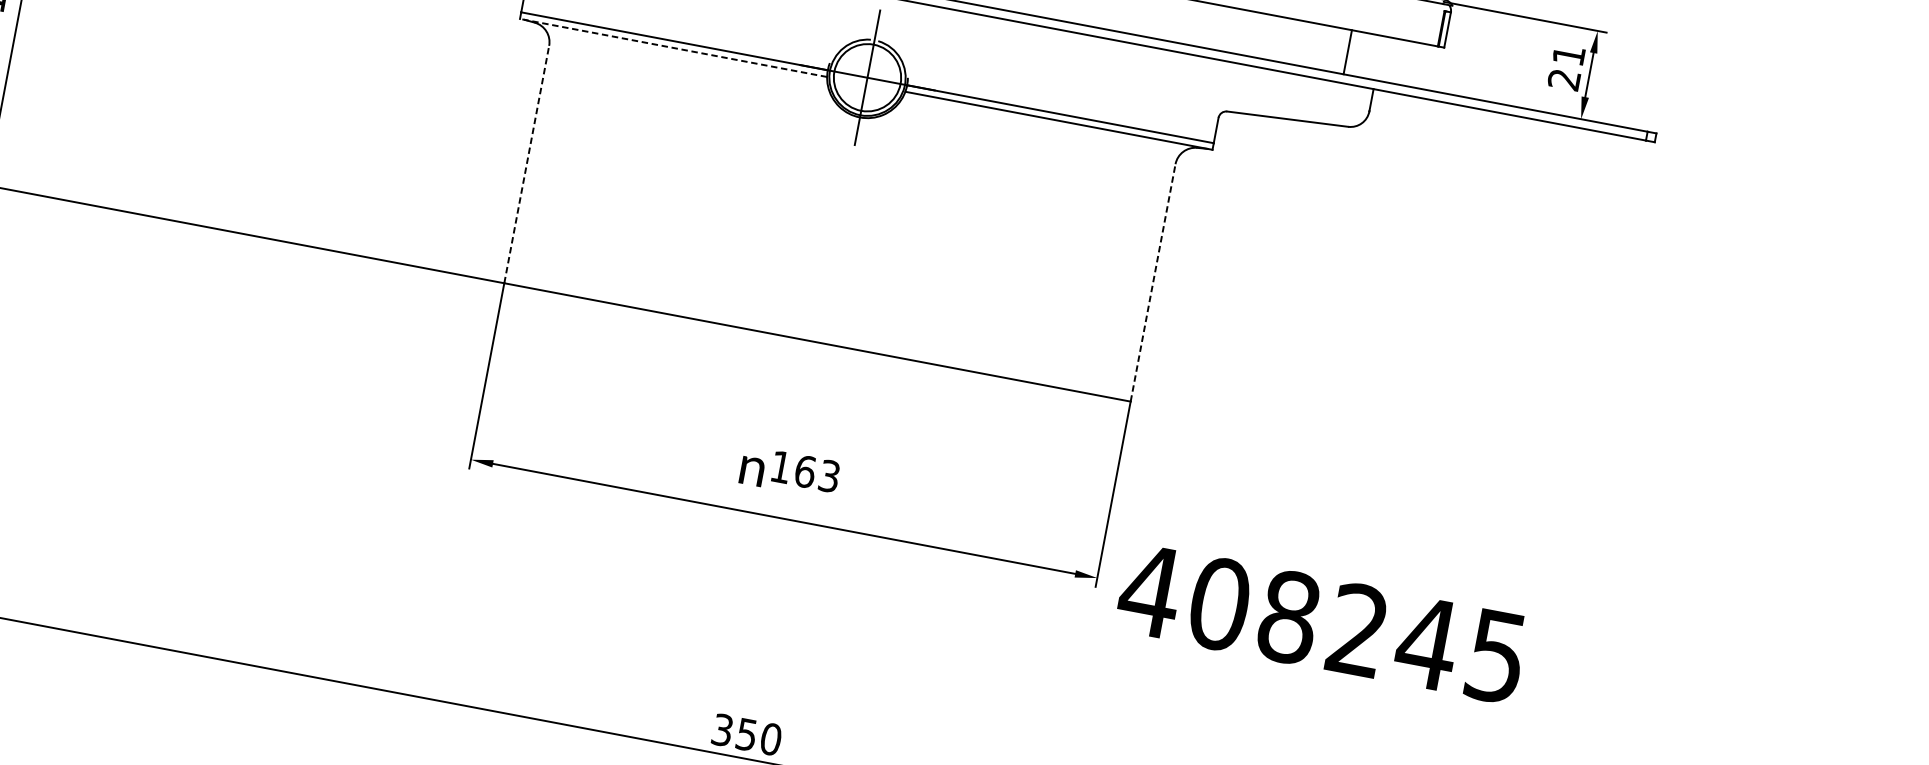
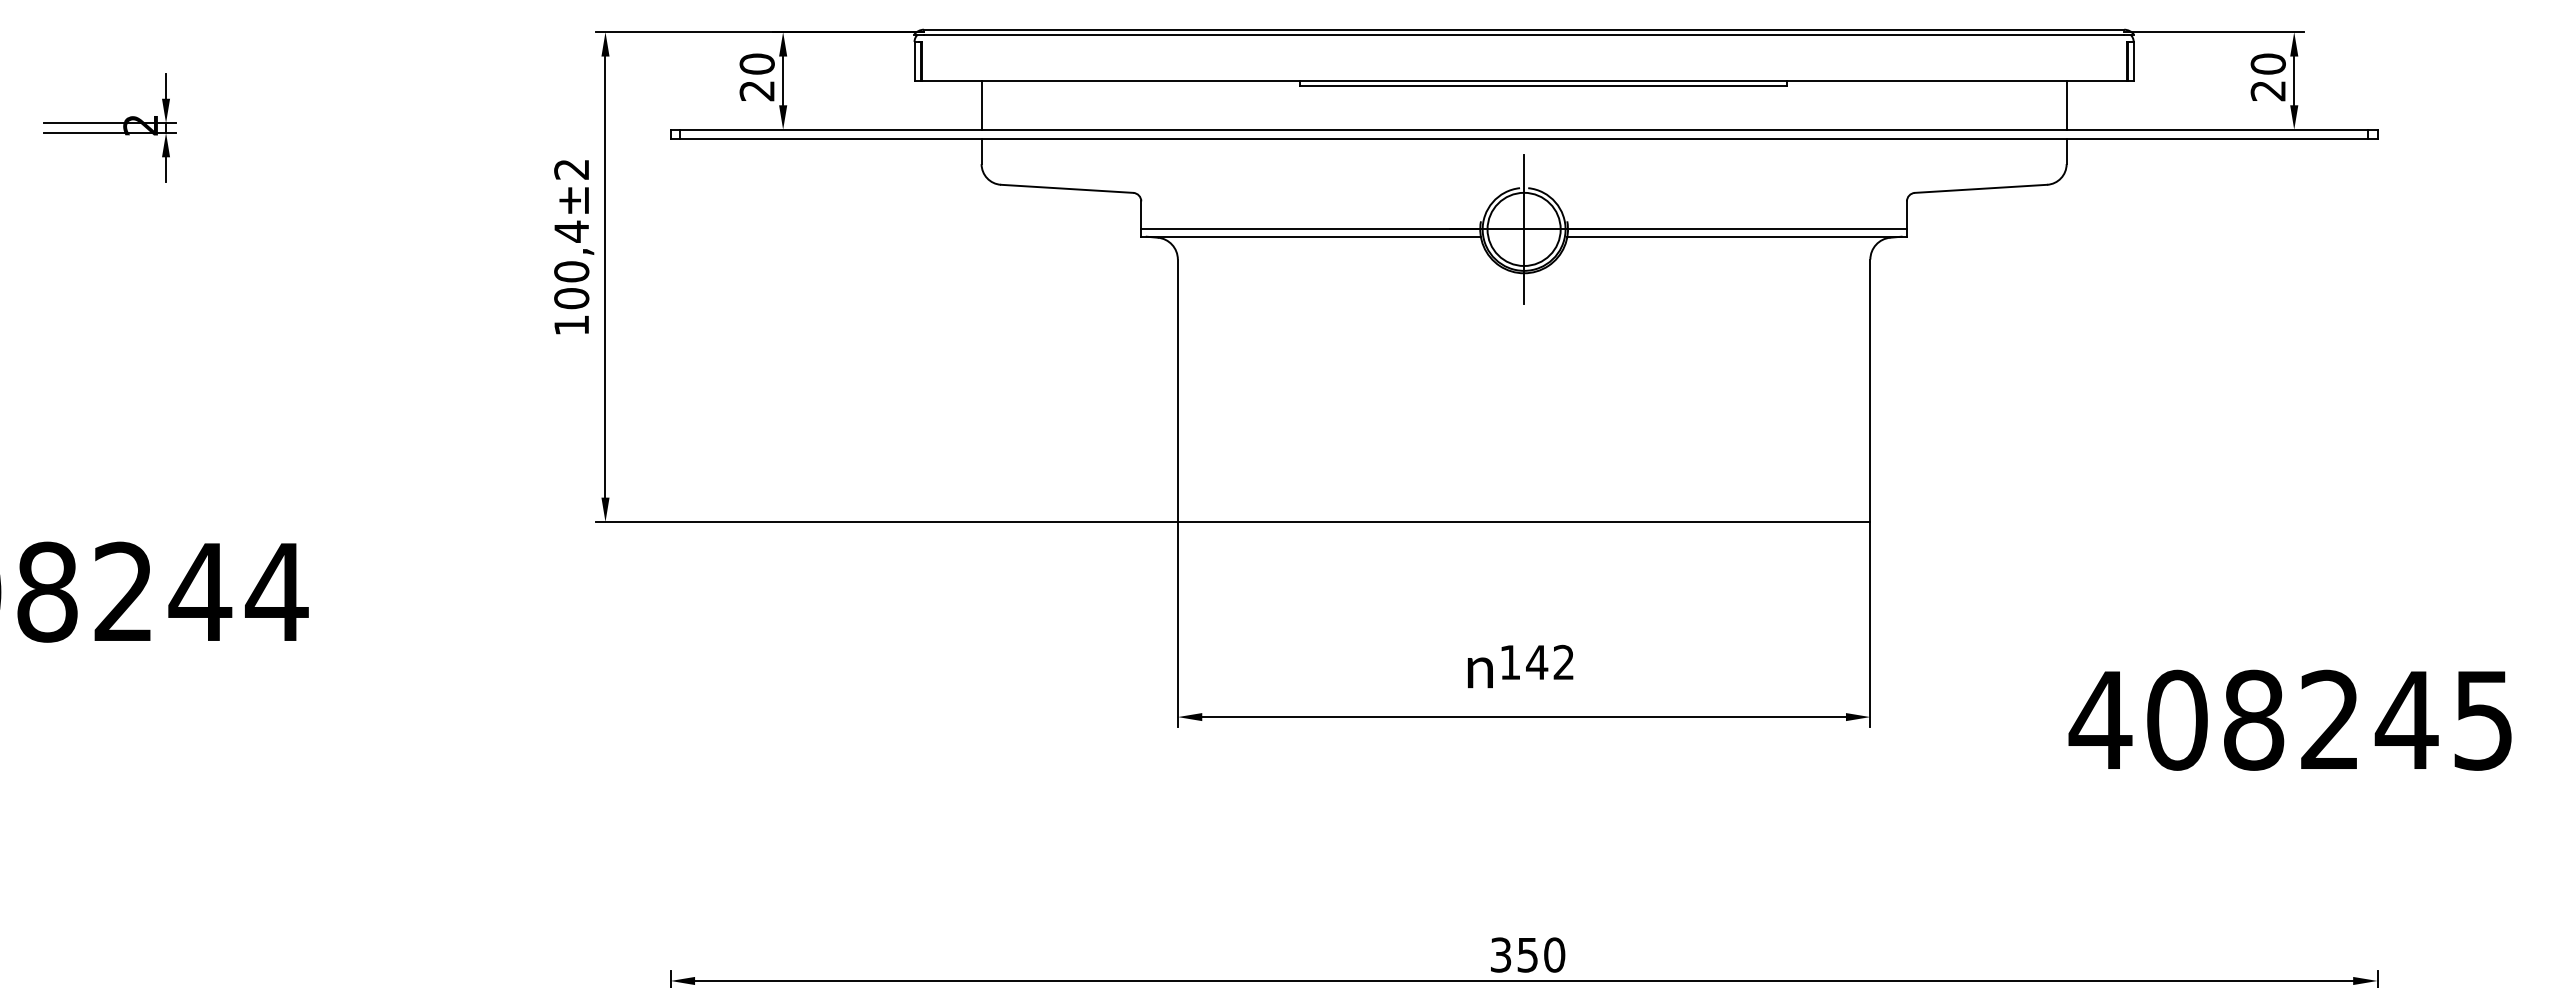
line: (673, 47) -> (1311, 236), dashed -> solid
line: (1347, 51) -> (2066, 104), moved
text: (1568, 54) -> (2267, 63), 21 -> 20
line: (526, 164) -> (1177, 390), dashed -> solid
line: (1153, 282) -> (1870, 390), dashed -> solid
text: (816, 473) -> (1549, 662), 163 -> 142
text: (1321, 622) -> (2289, 719), moved

